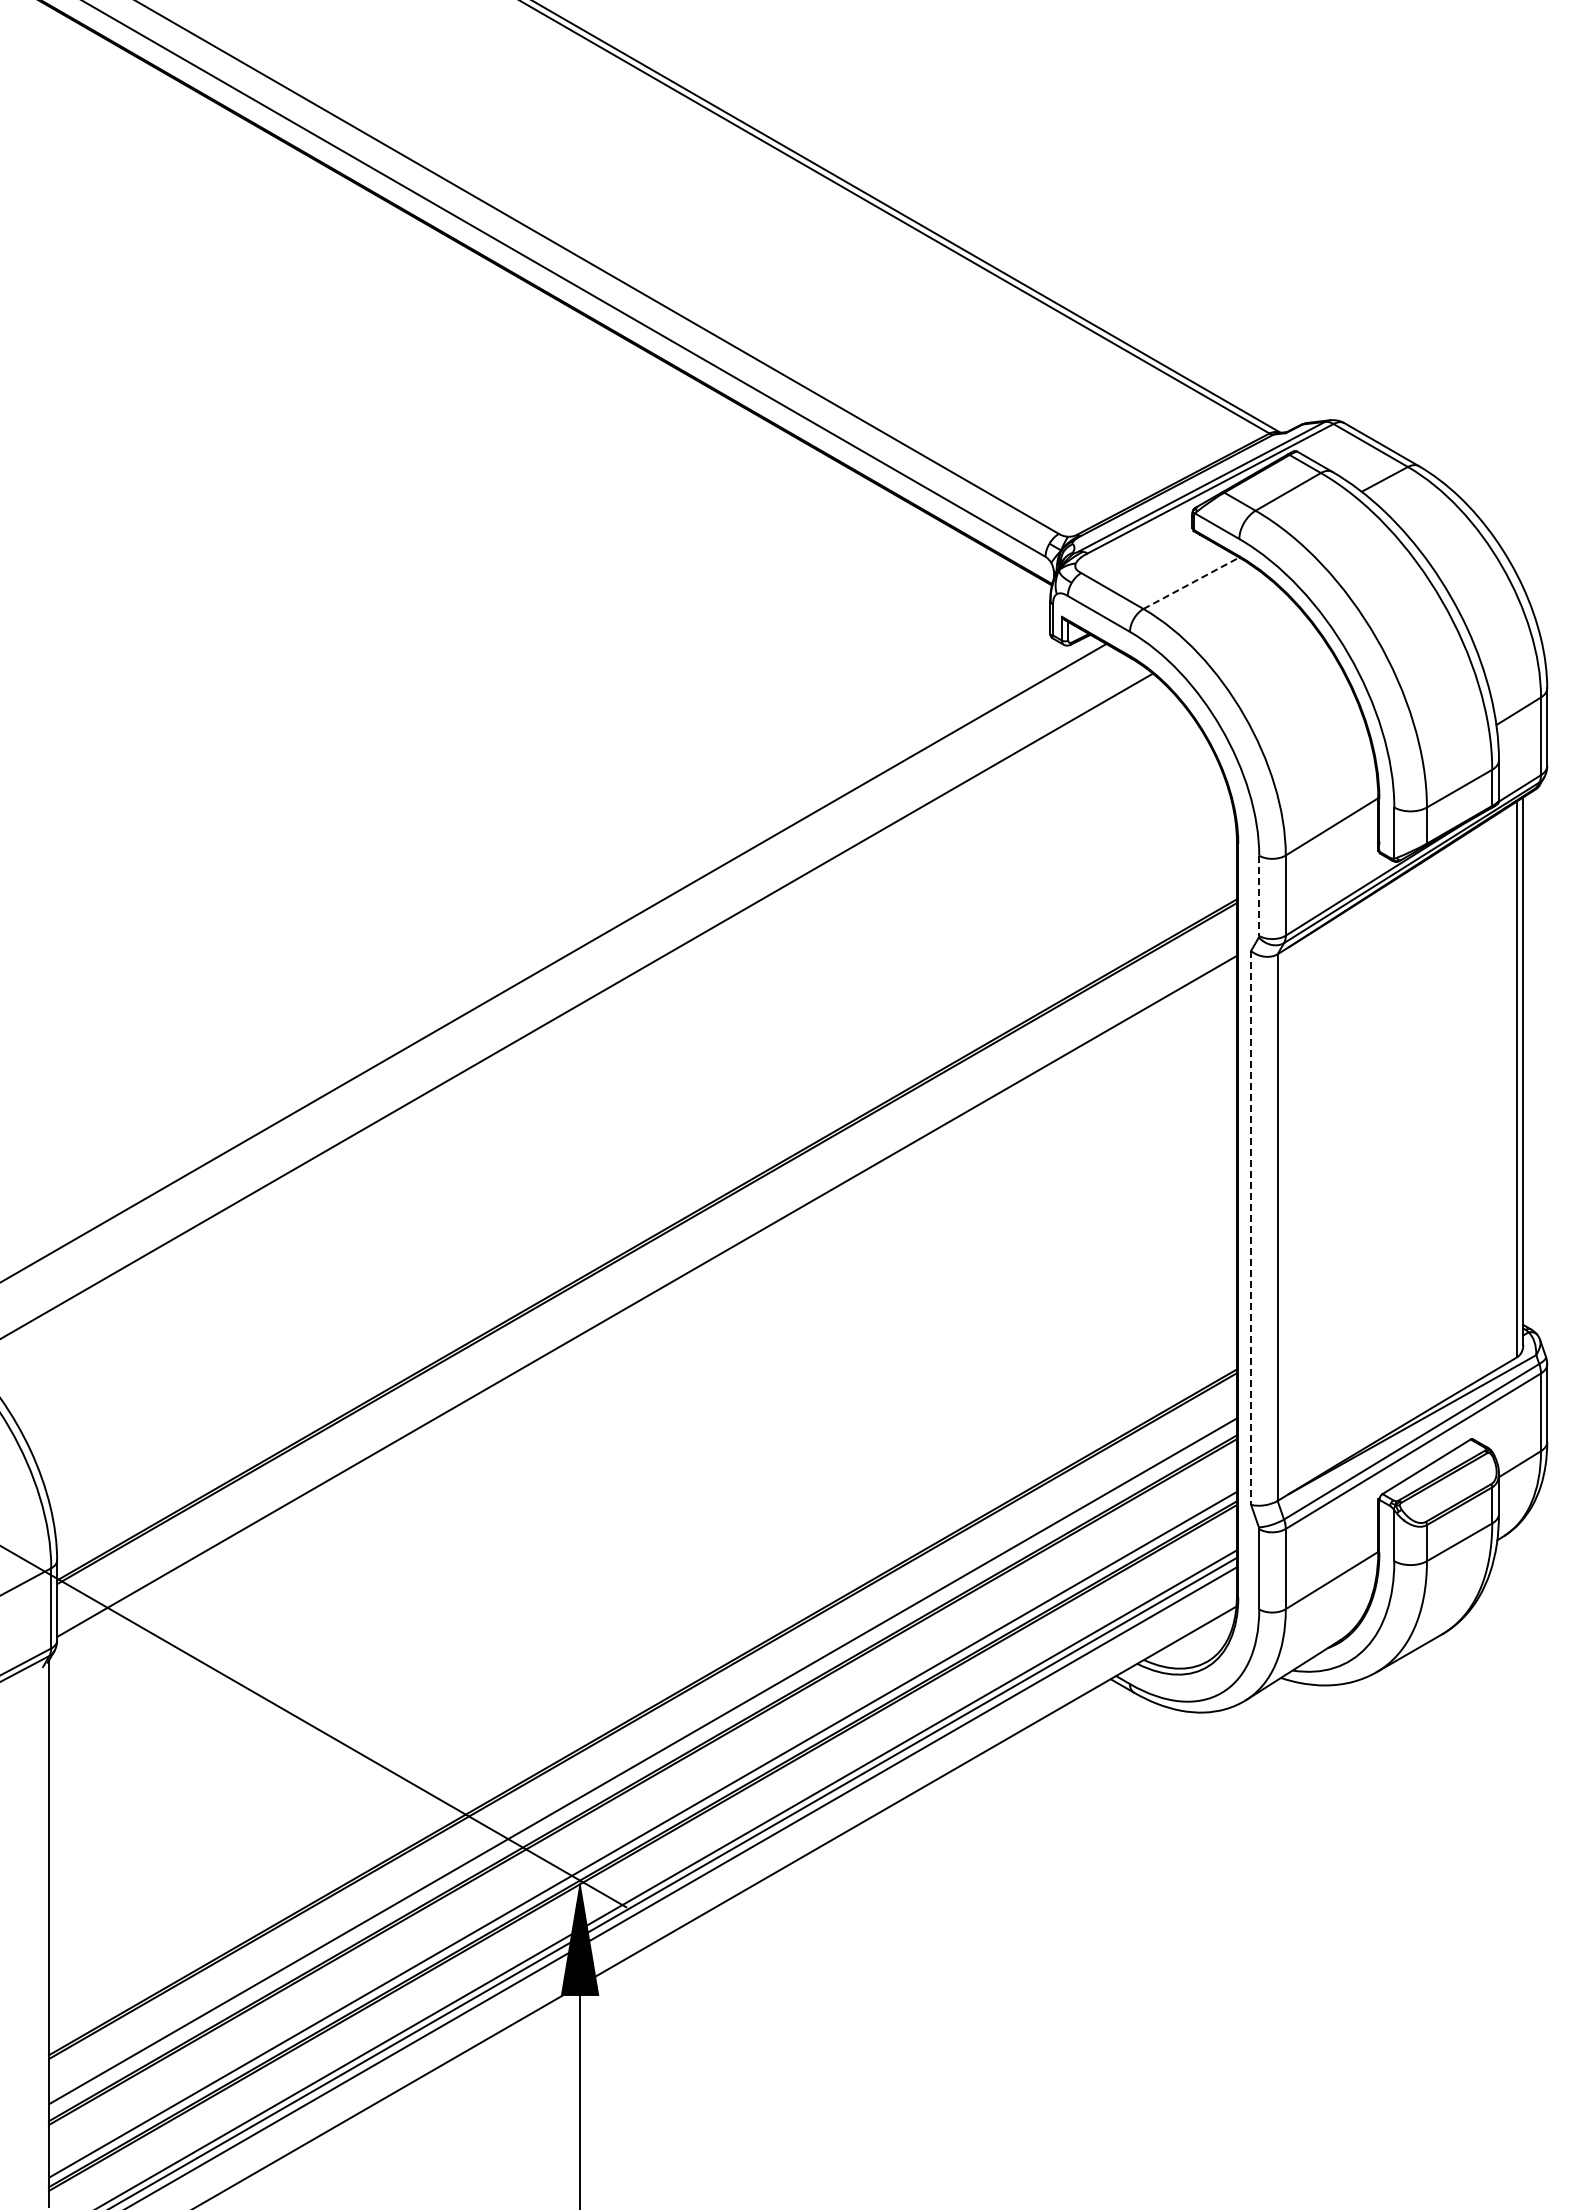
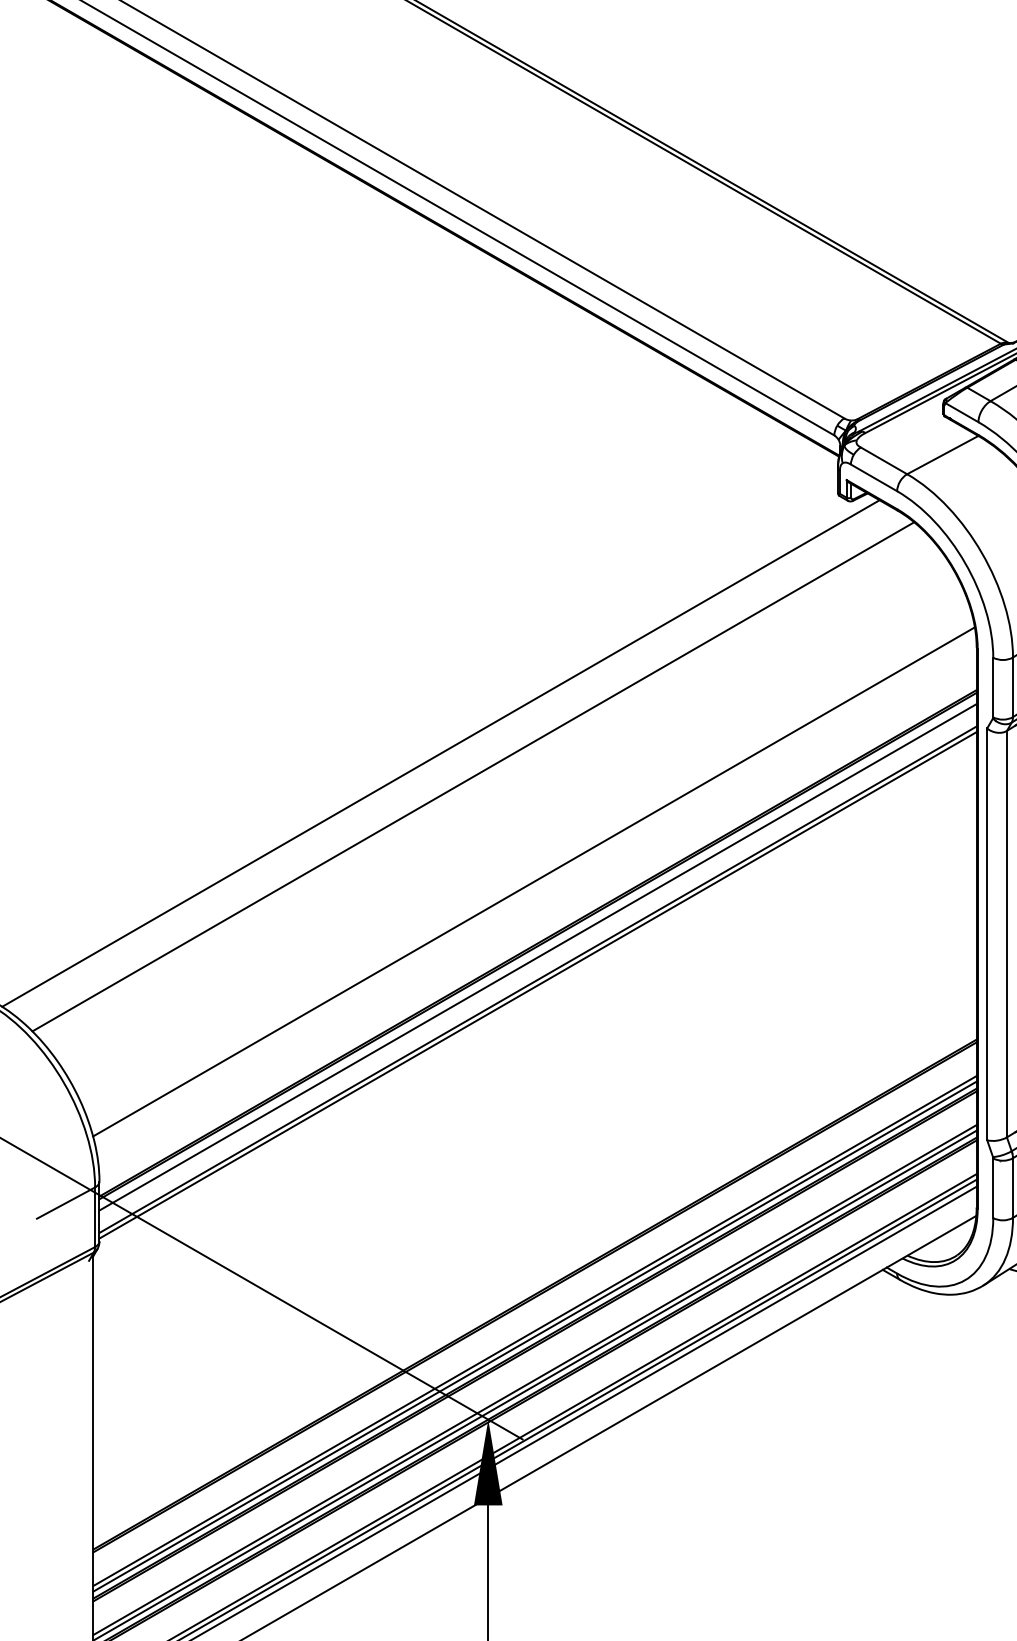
line: (1191, 583) -> (942, 455), dashed -> solid
line: (1259, 896) -> (993, 687), dashed -> solid
line: (641, 1156) -> (533, 881), added
line: (1251, 1227) -> (987, 934), dashed -> solid
line: (646, 1258) -> (537, 957), added
line: (646, 1288) -> (537, 979), added
line: (642, 1768) -> (534, 1336), added
line: (642, 1827) -> (534, 1380), added

